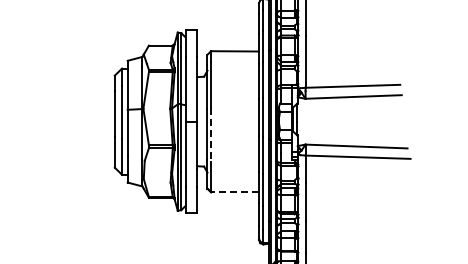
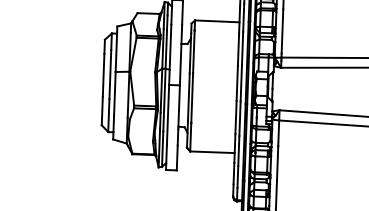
line: (211, 134) -> (192, 97), dashed -> solid
line: (235, 192) -> (212, 152), dashed -> solid

